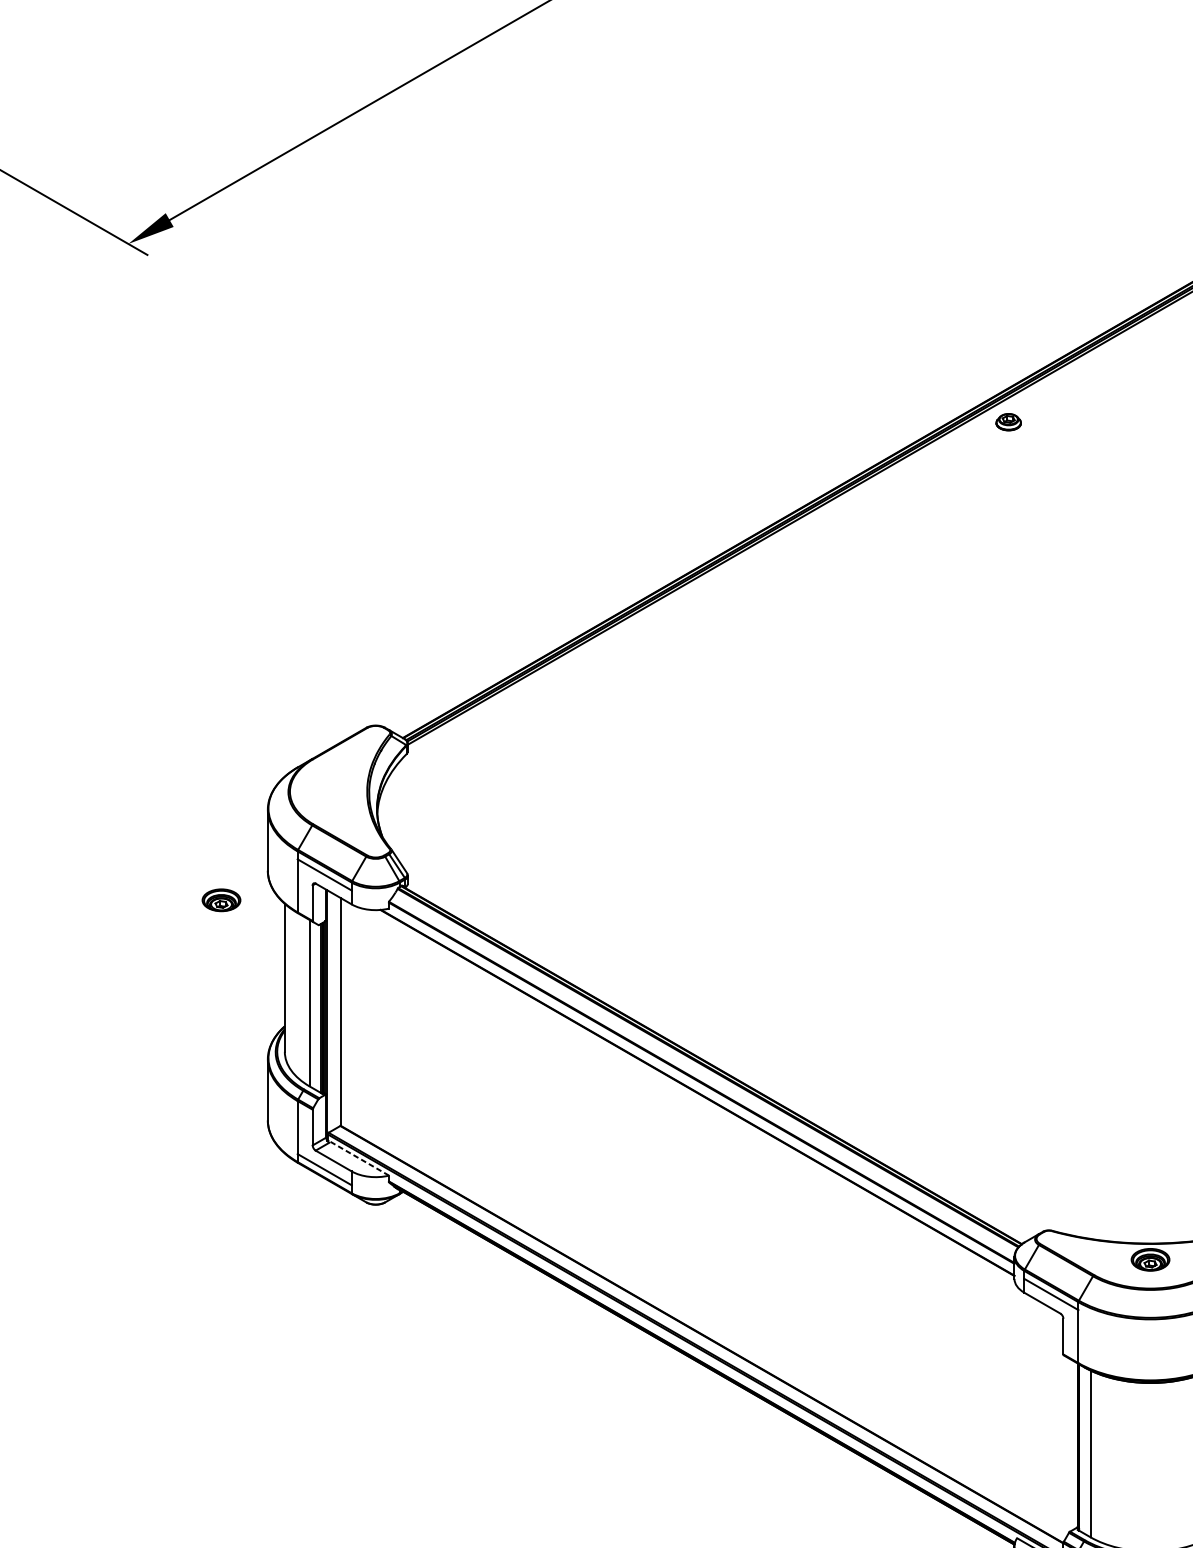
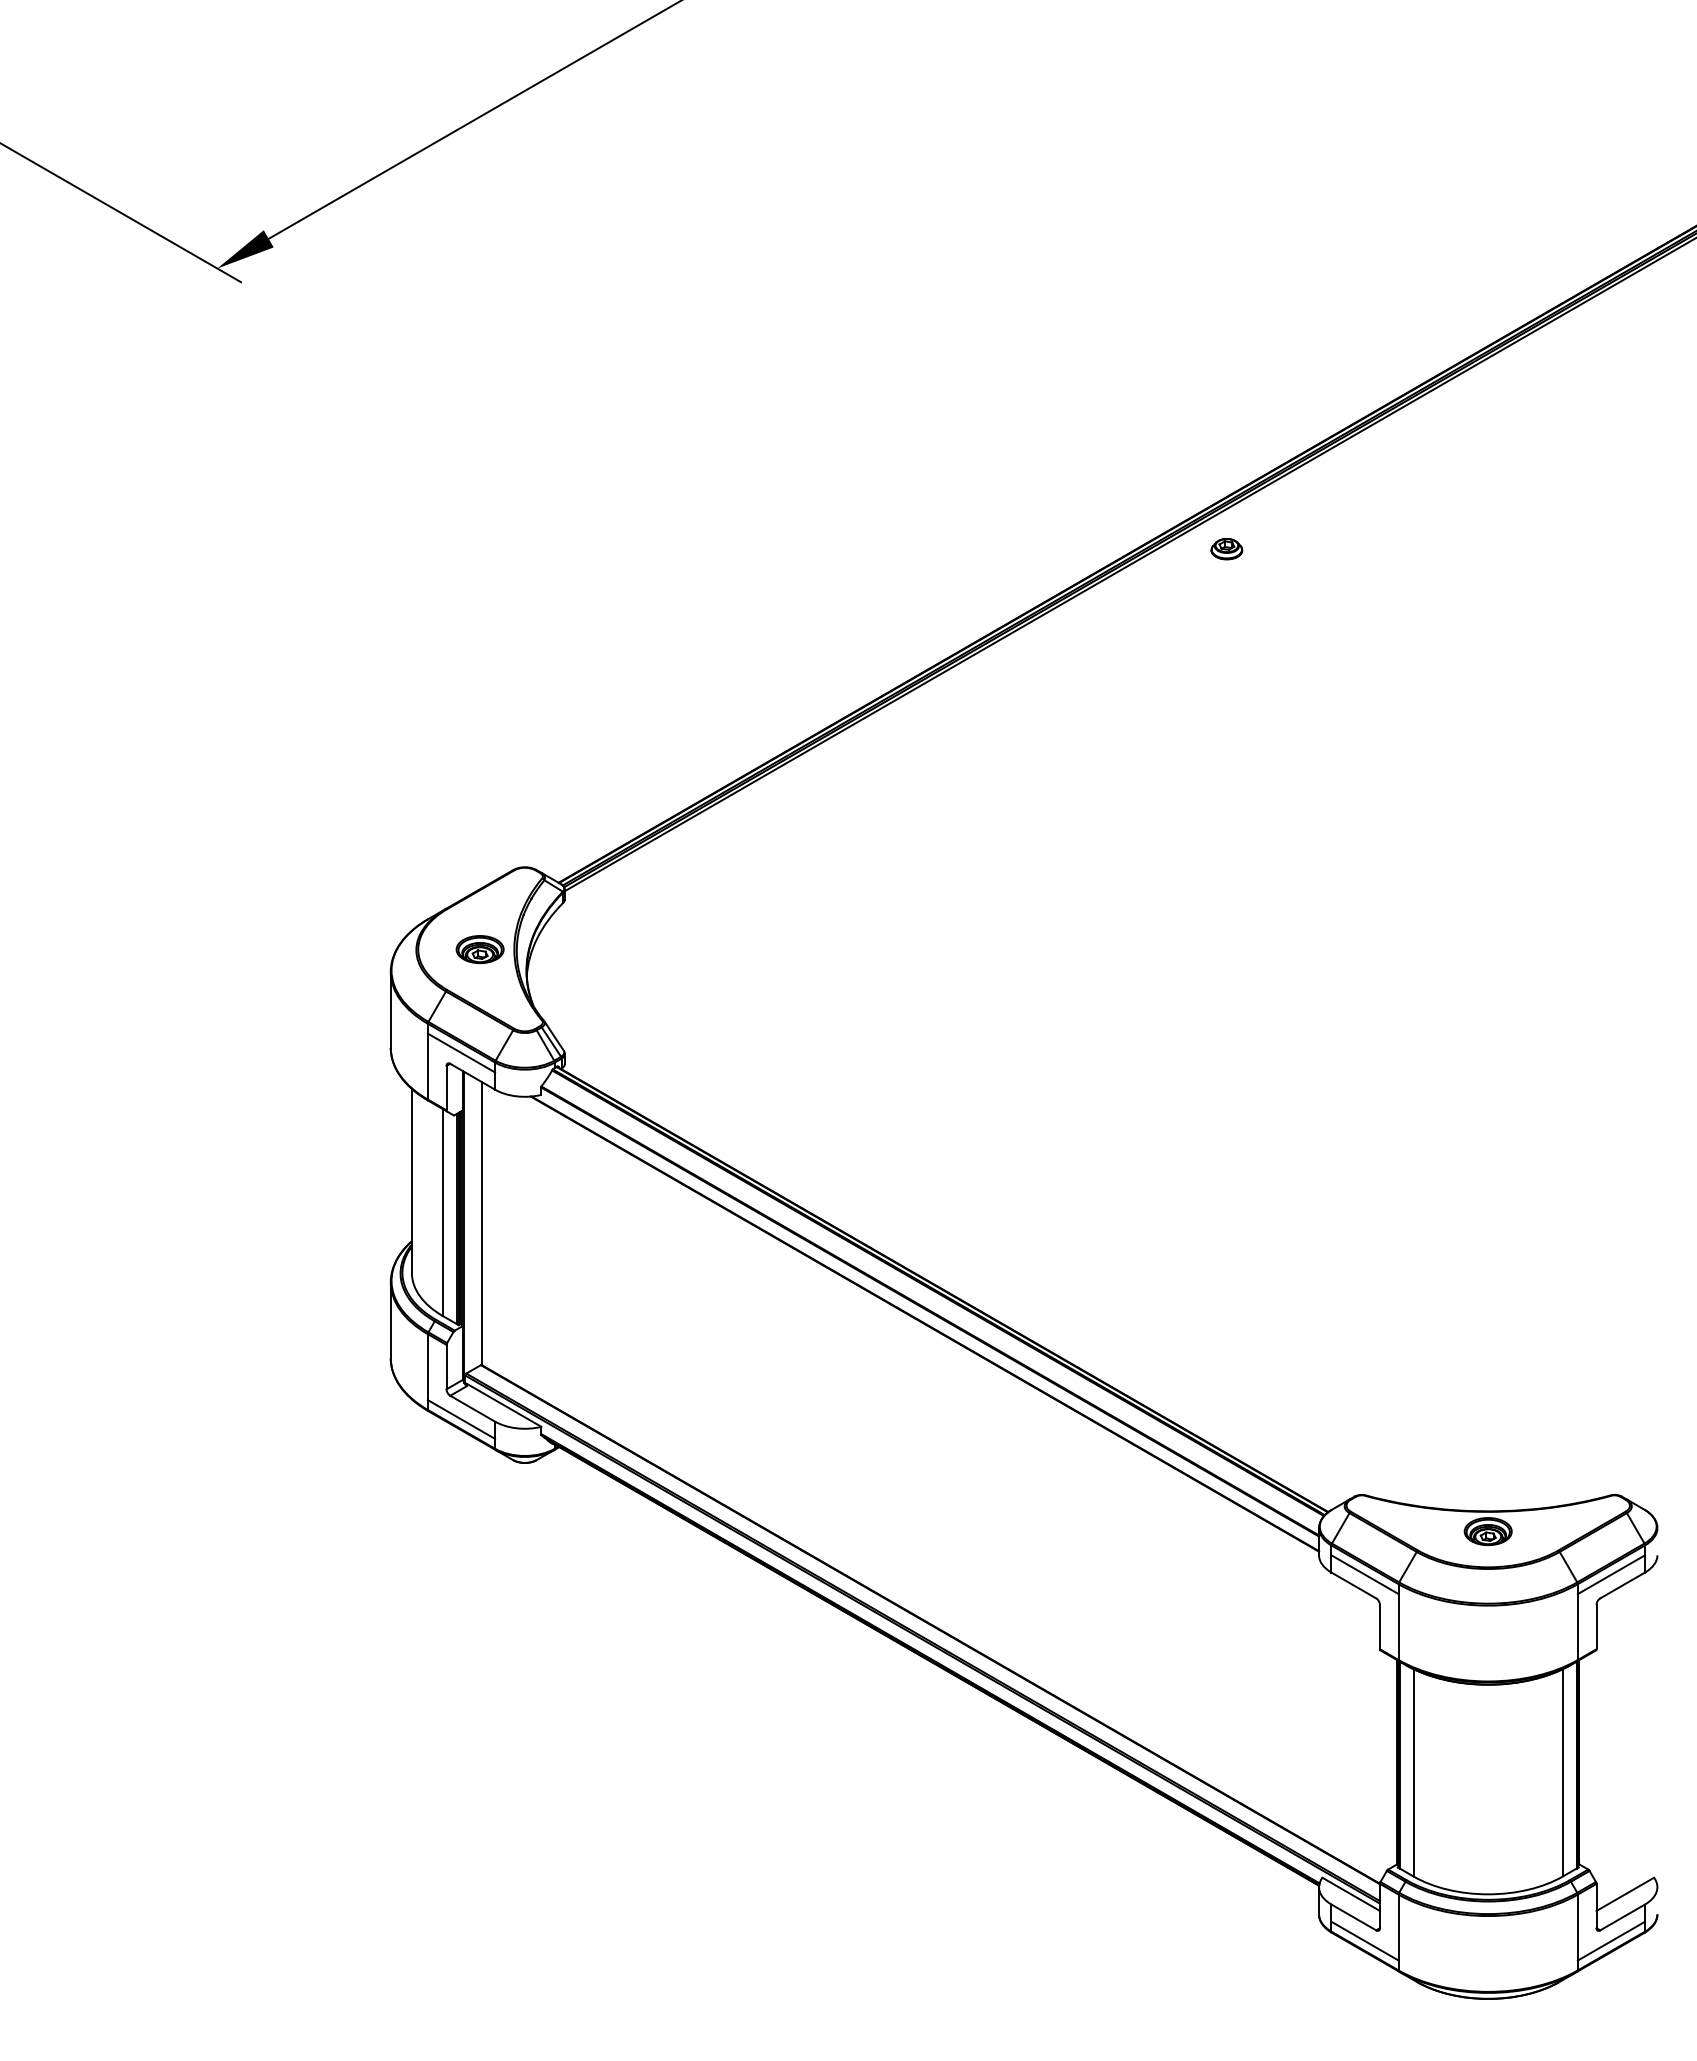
part: (1008, 422) -> (1226, 549), moved
part: (220, 900) -> (479, 949), moved
line: (359, 1158) -> (504, 1405), dashed -> solid

